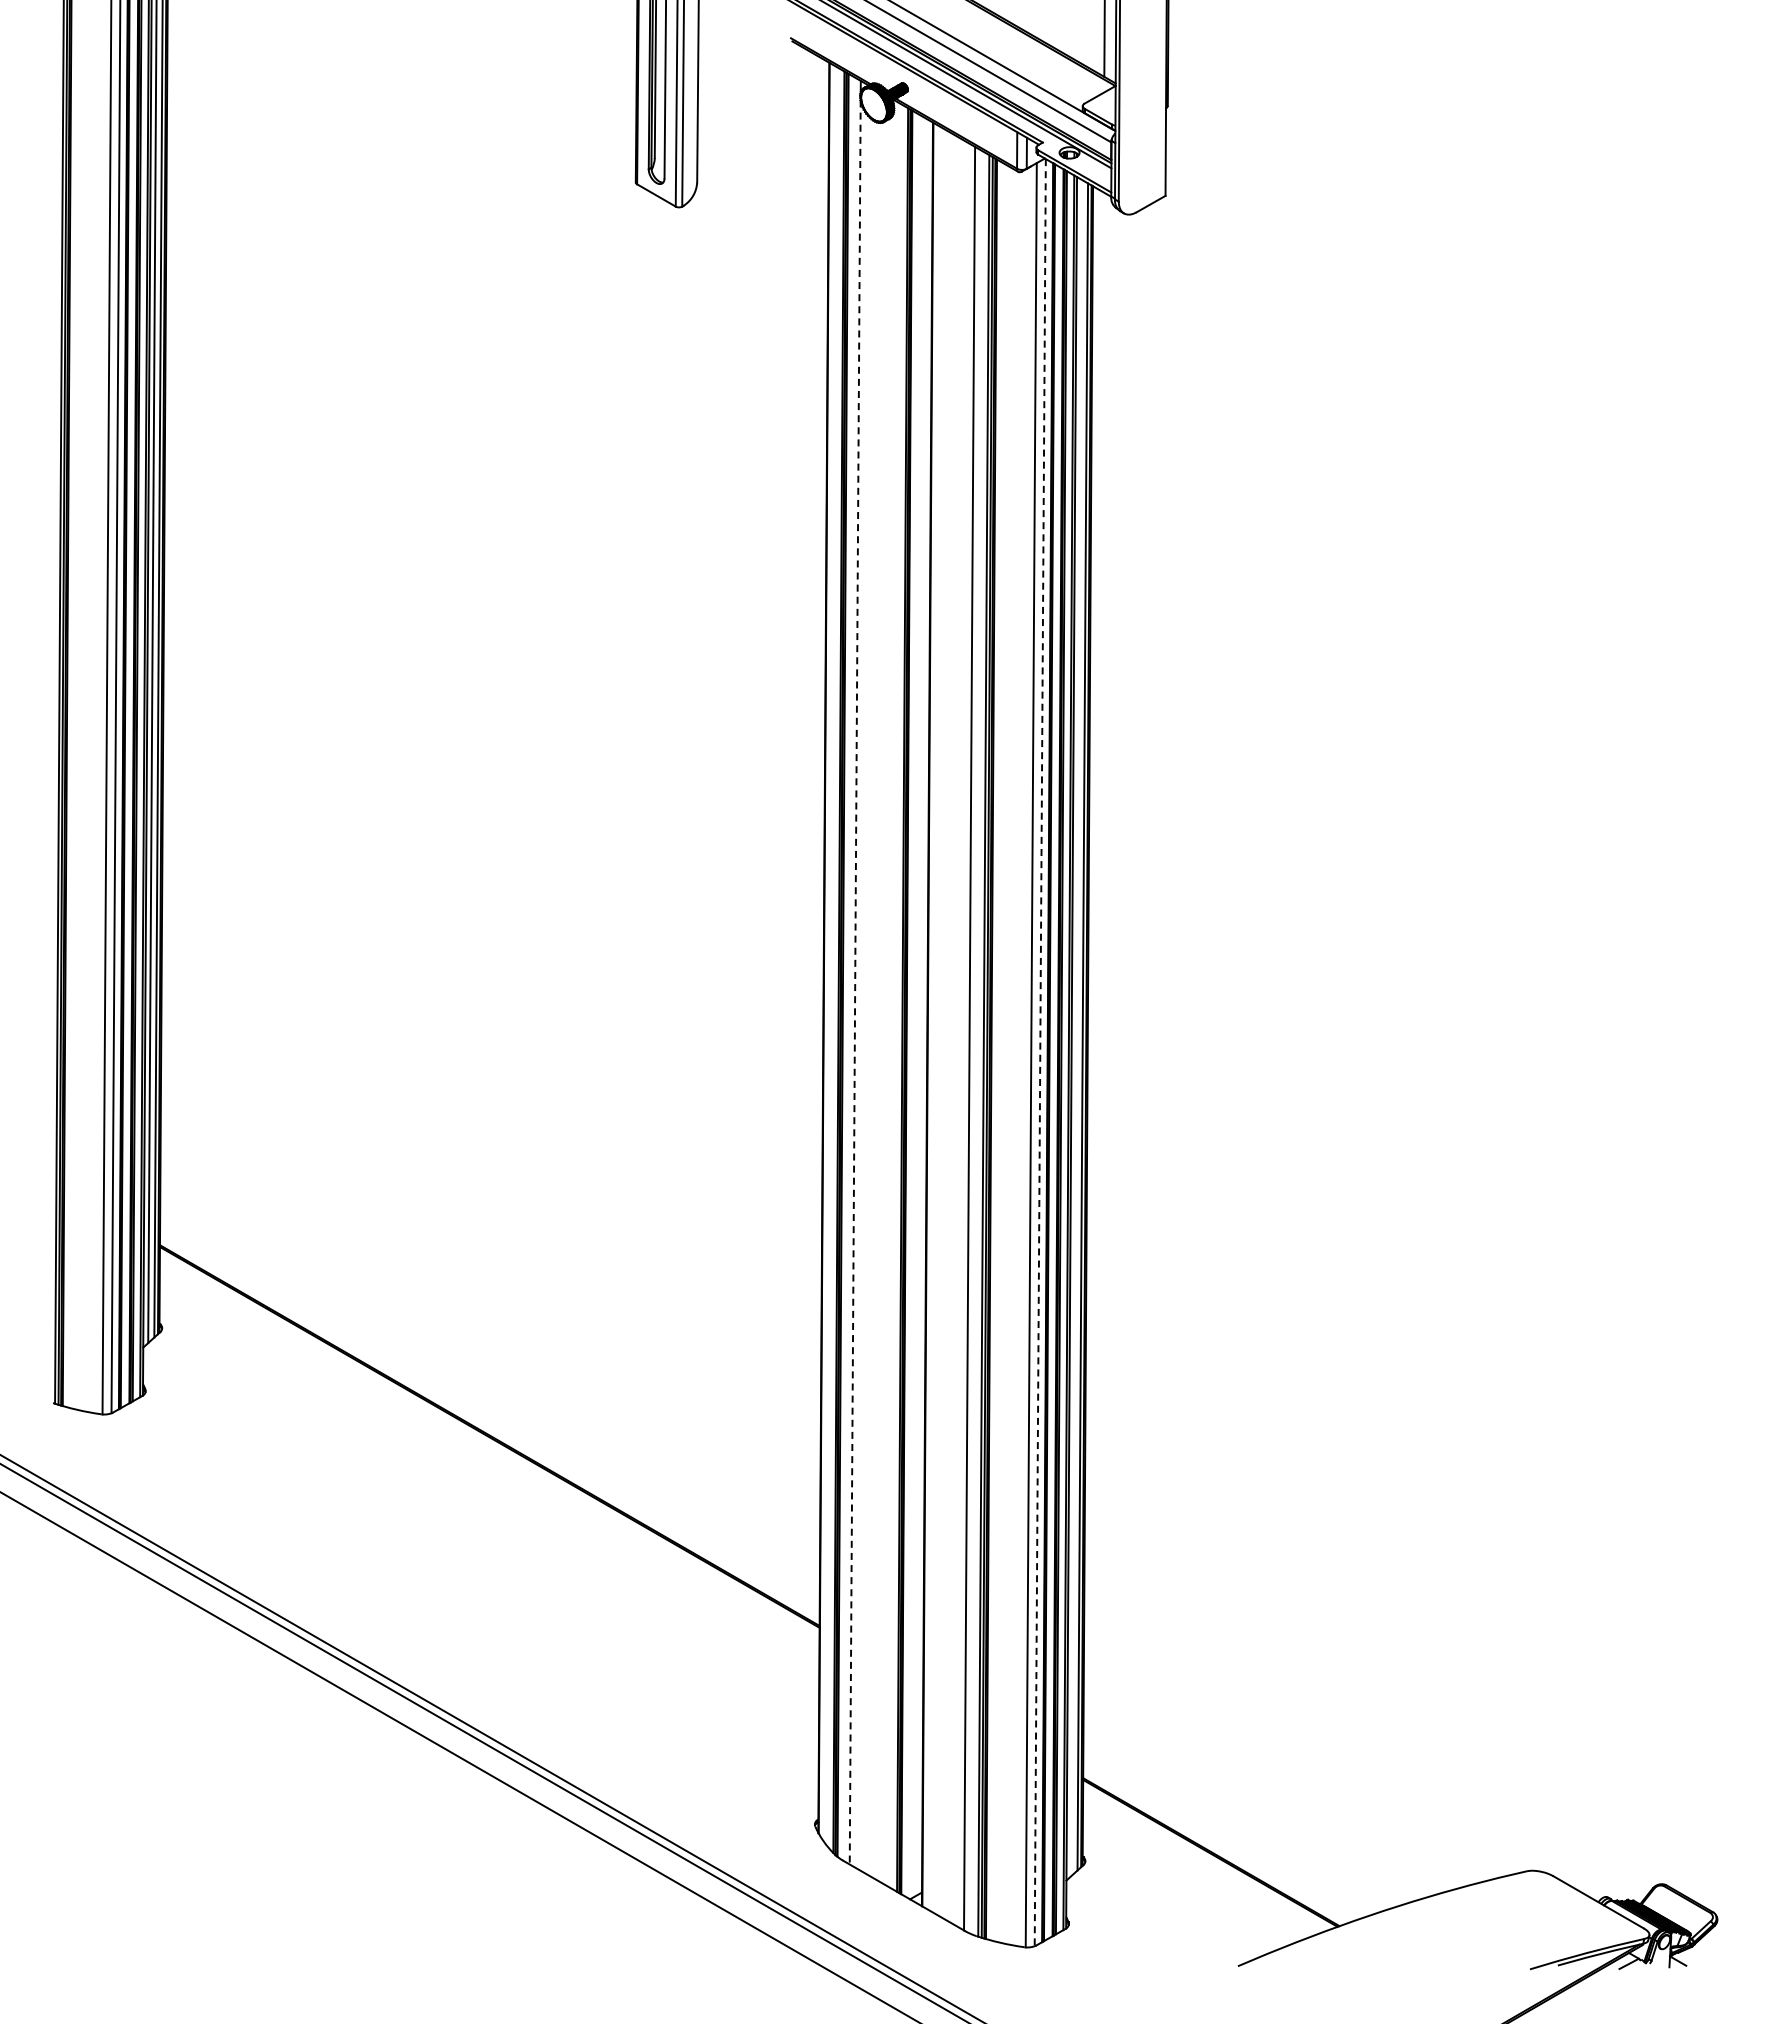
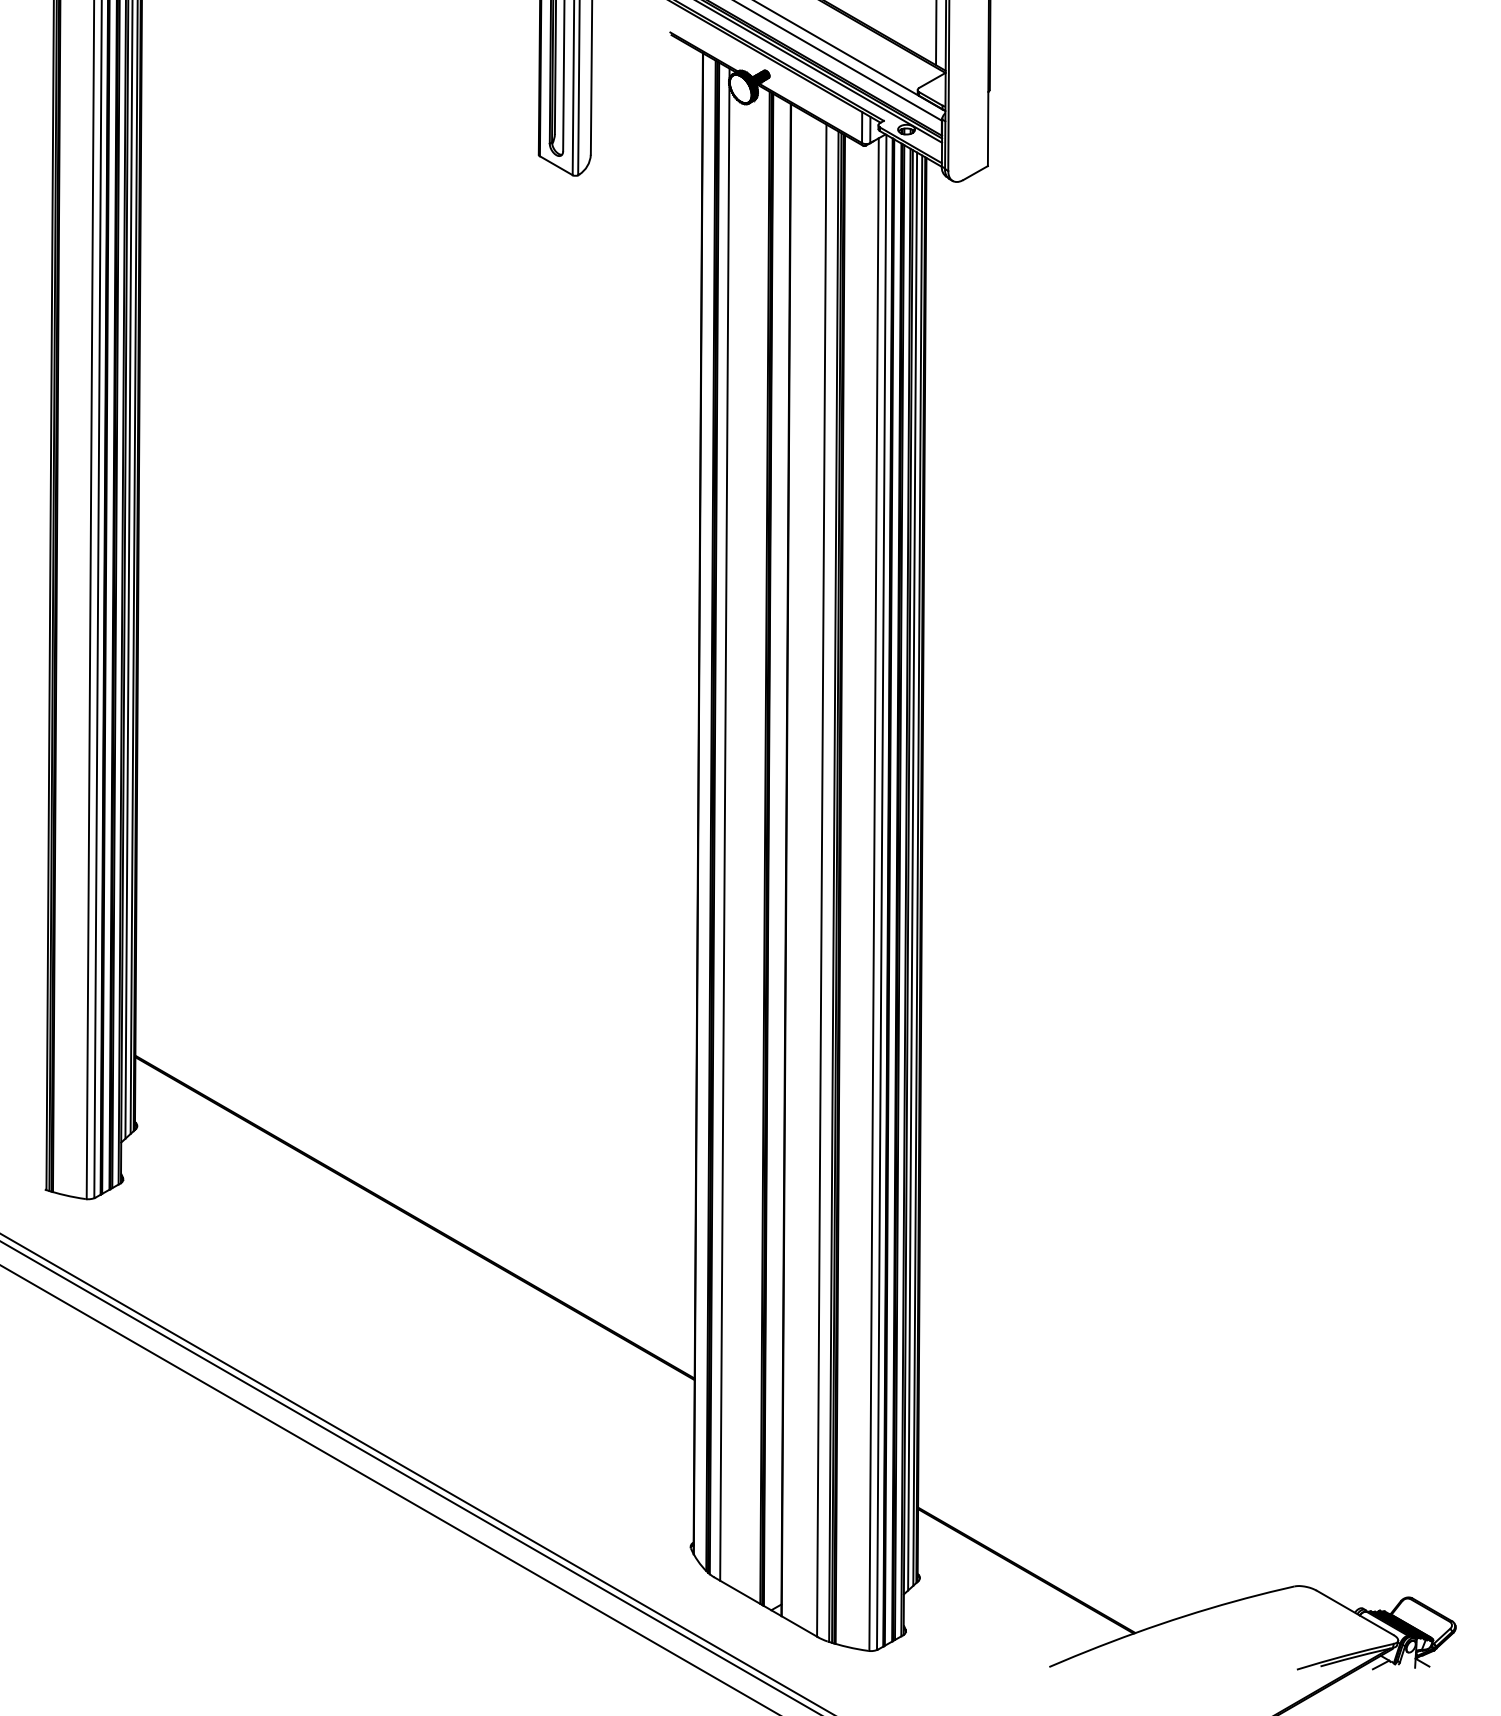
line: (855, 983) -> (725, 833), dashed -> solid
line: (1076, 1027) -> (912, 871), added
line: (1040, 1052) -> (881, 892), dashed -> solid

